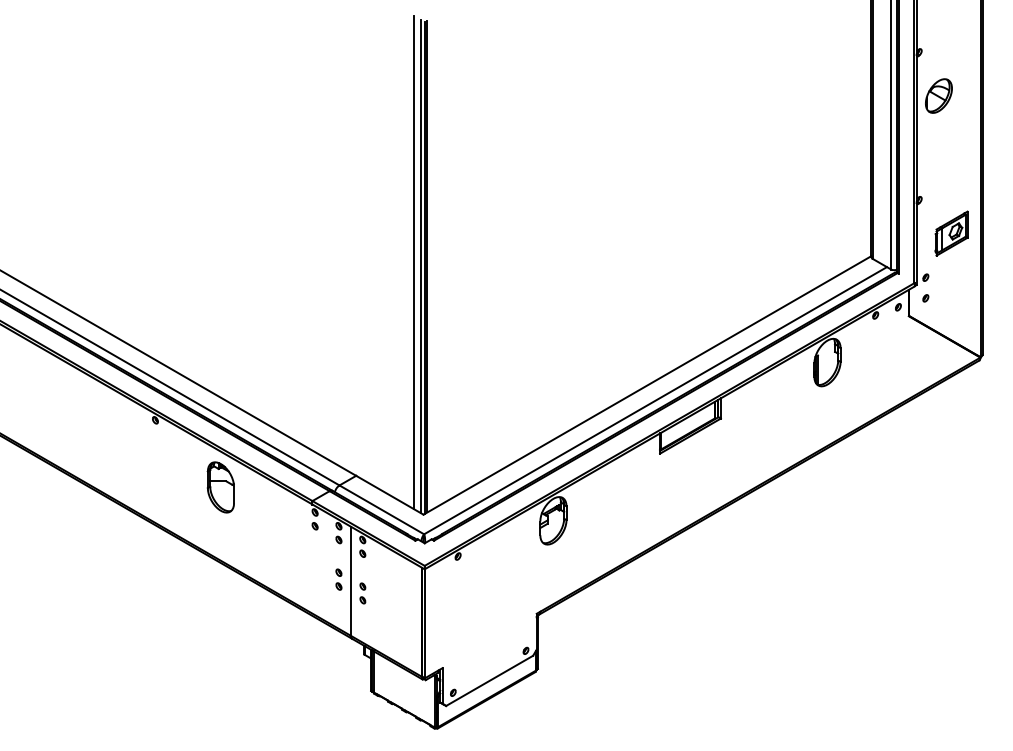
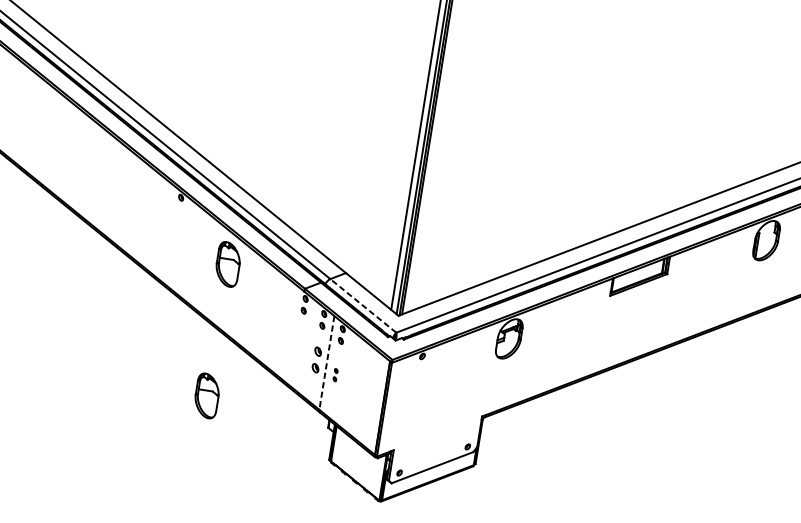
line: (381, 509) -> (363, 305), solid -> dashed
part: (338, 579) -> (316, 359), size x1.4
line: (350, 581) -> (326, 363), solid -> dashed
part: (362, 593) -> (335, 375), size x0.7
part: (220, 640) -> (206, 395), added

